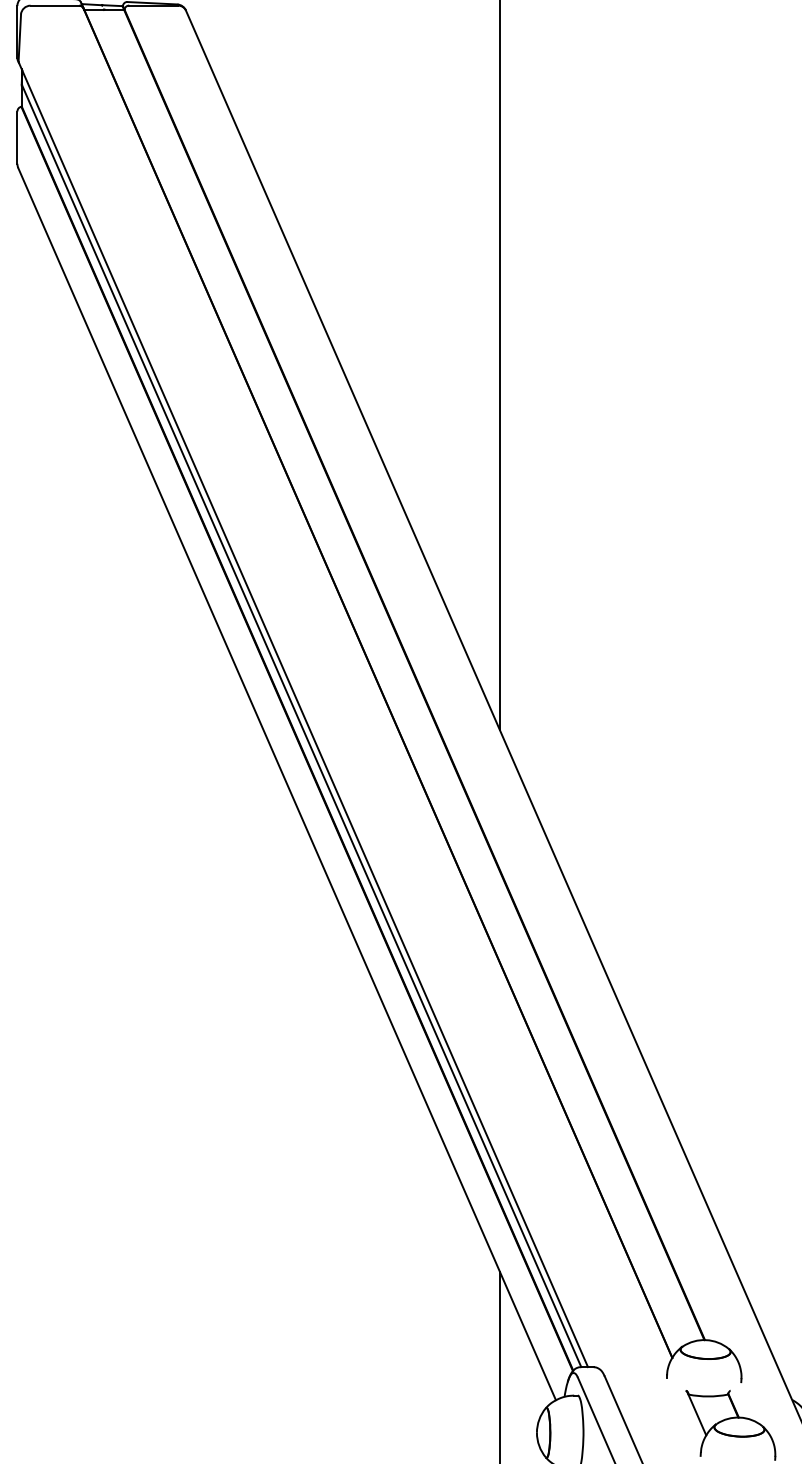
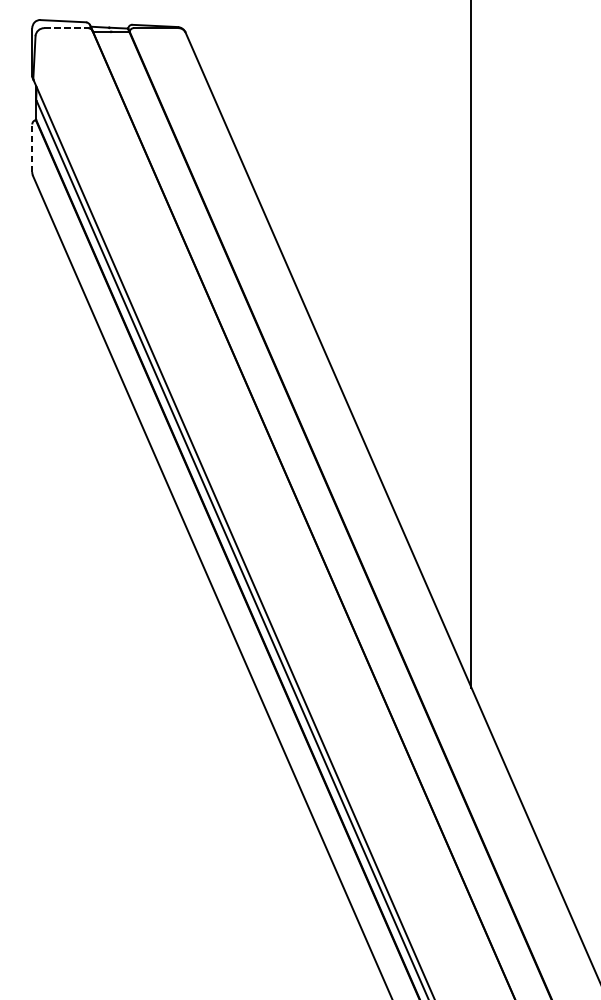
line: (55, 5) -> (66, 28), solid -> dashed
line: (17, 137) -> (32, 148), solid -> dashed

